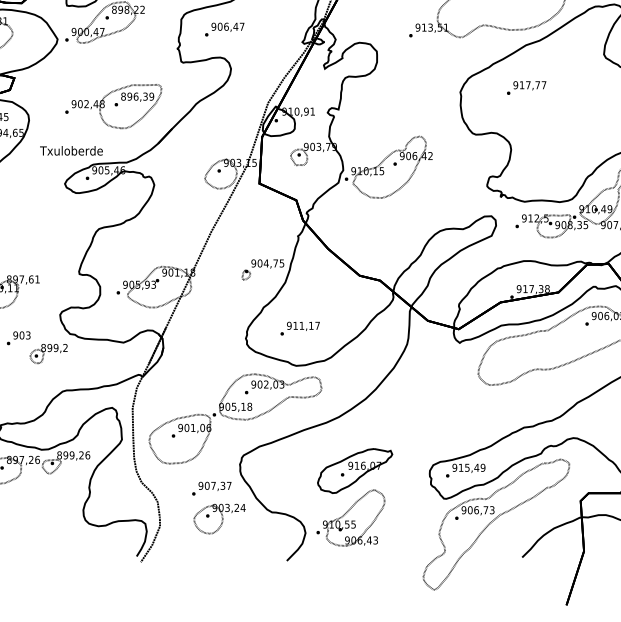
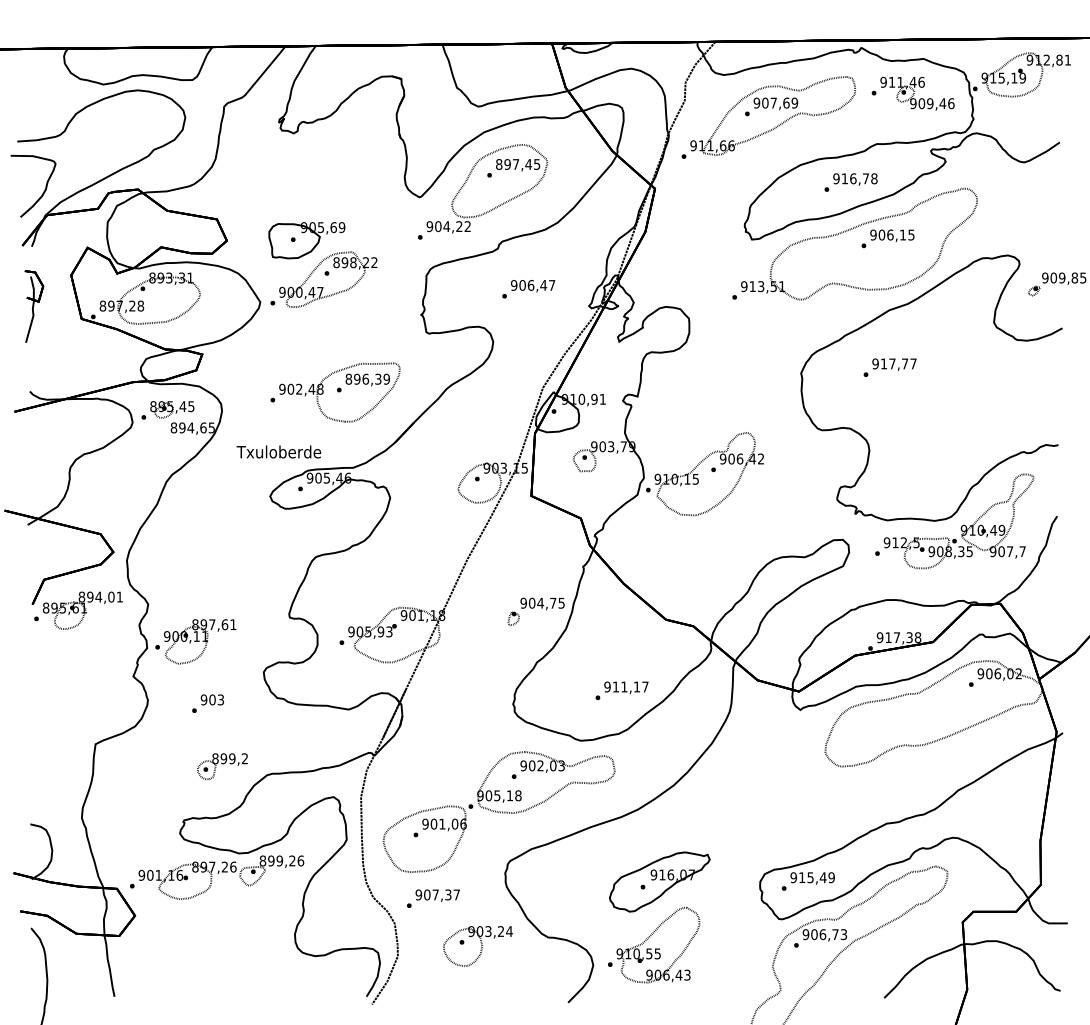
text: (224, 29) -> (528, 289), moved
text: (299, 328) -> (621, 690), moved
part: (48, 353) -> (222, 766), moved
text: (211, 488) -> (433, 898), moved

